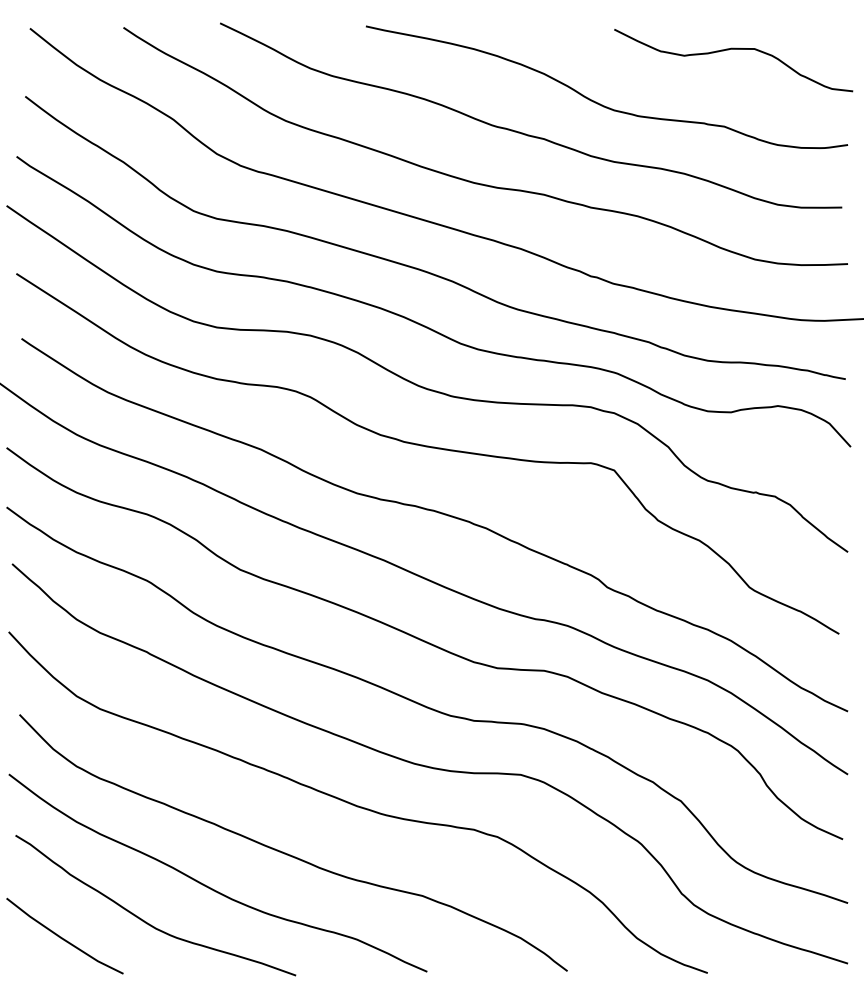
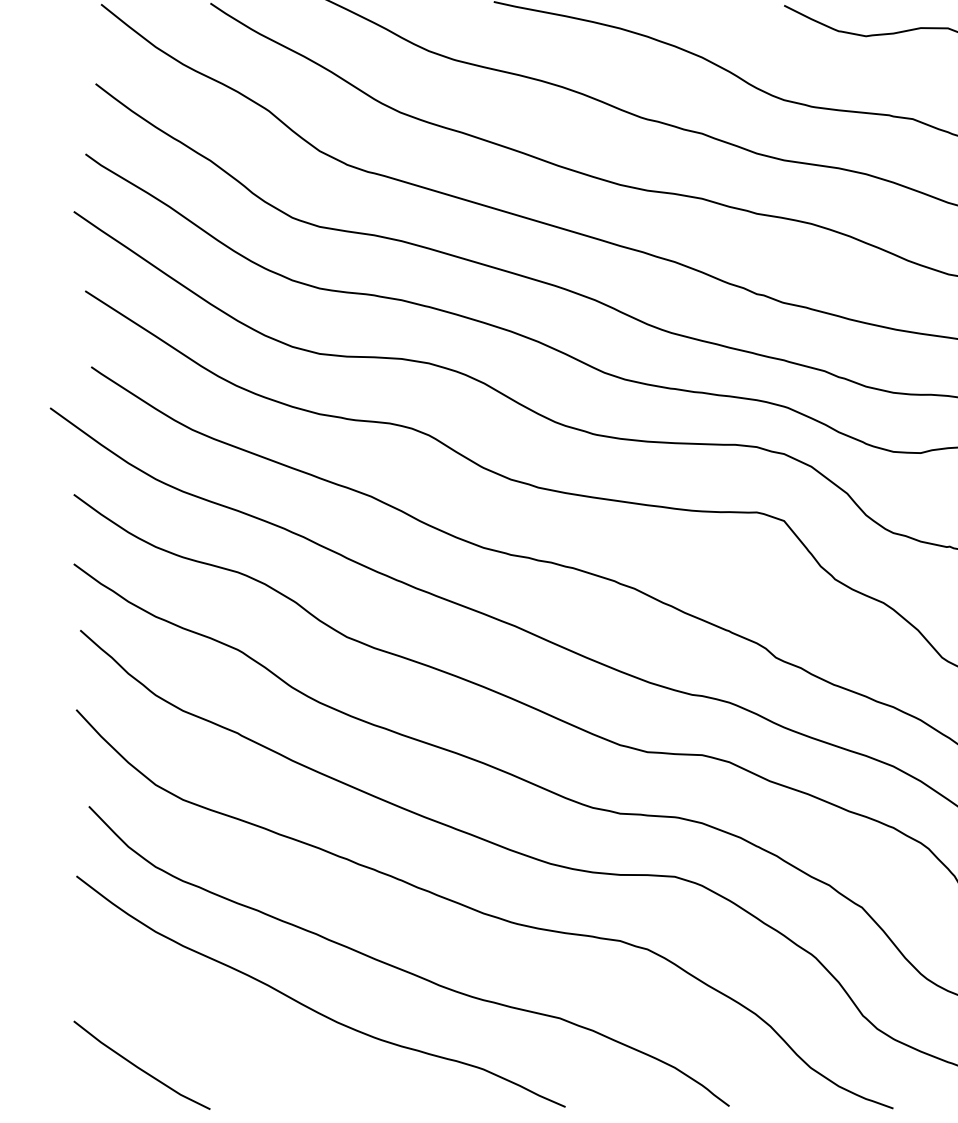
curve: (146, 921) -> (237, 1048), removed

